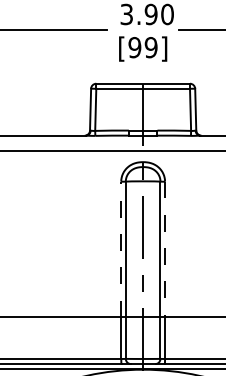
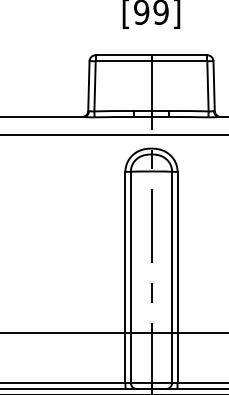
line: (121, 249) -> (125, 252), dashed -> solid
line: (165, 249) -> (178, 252), dashed -> solid

